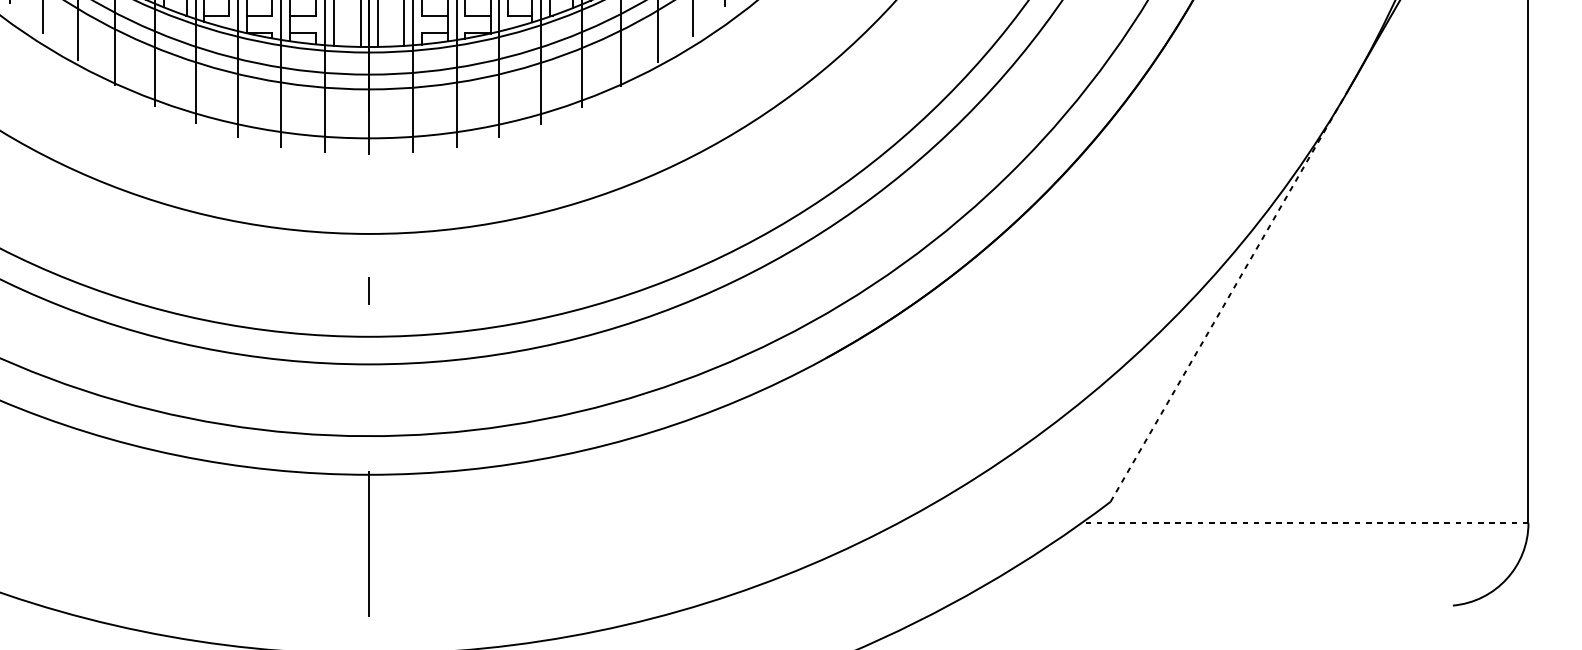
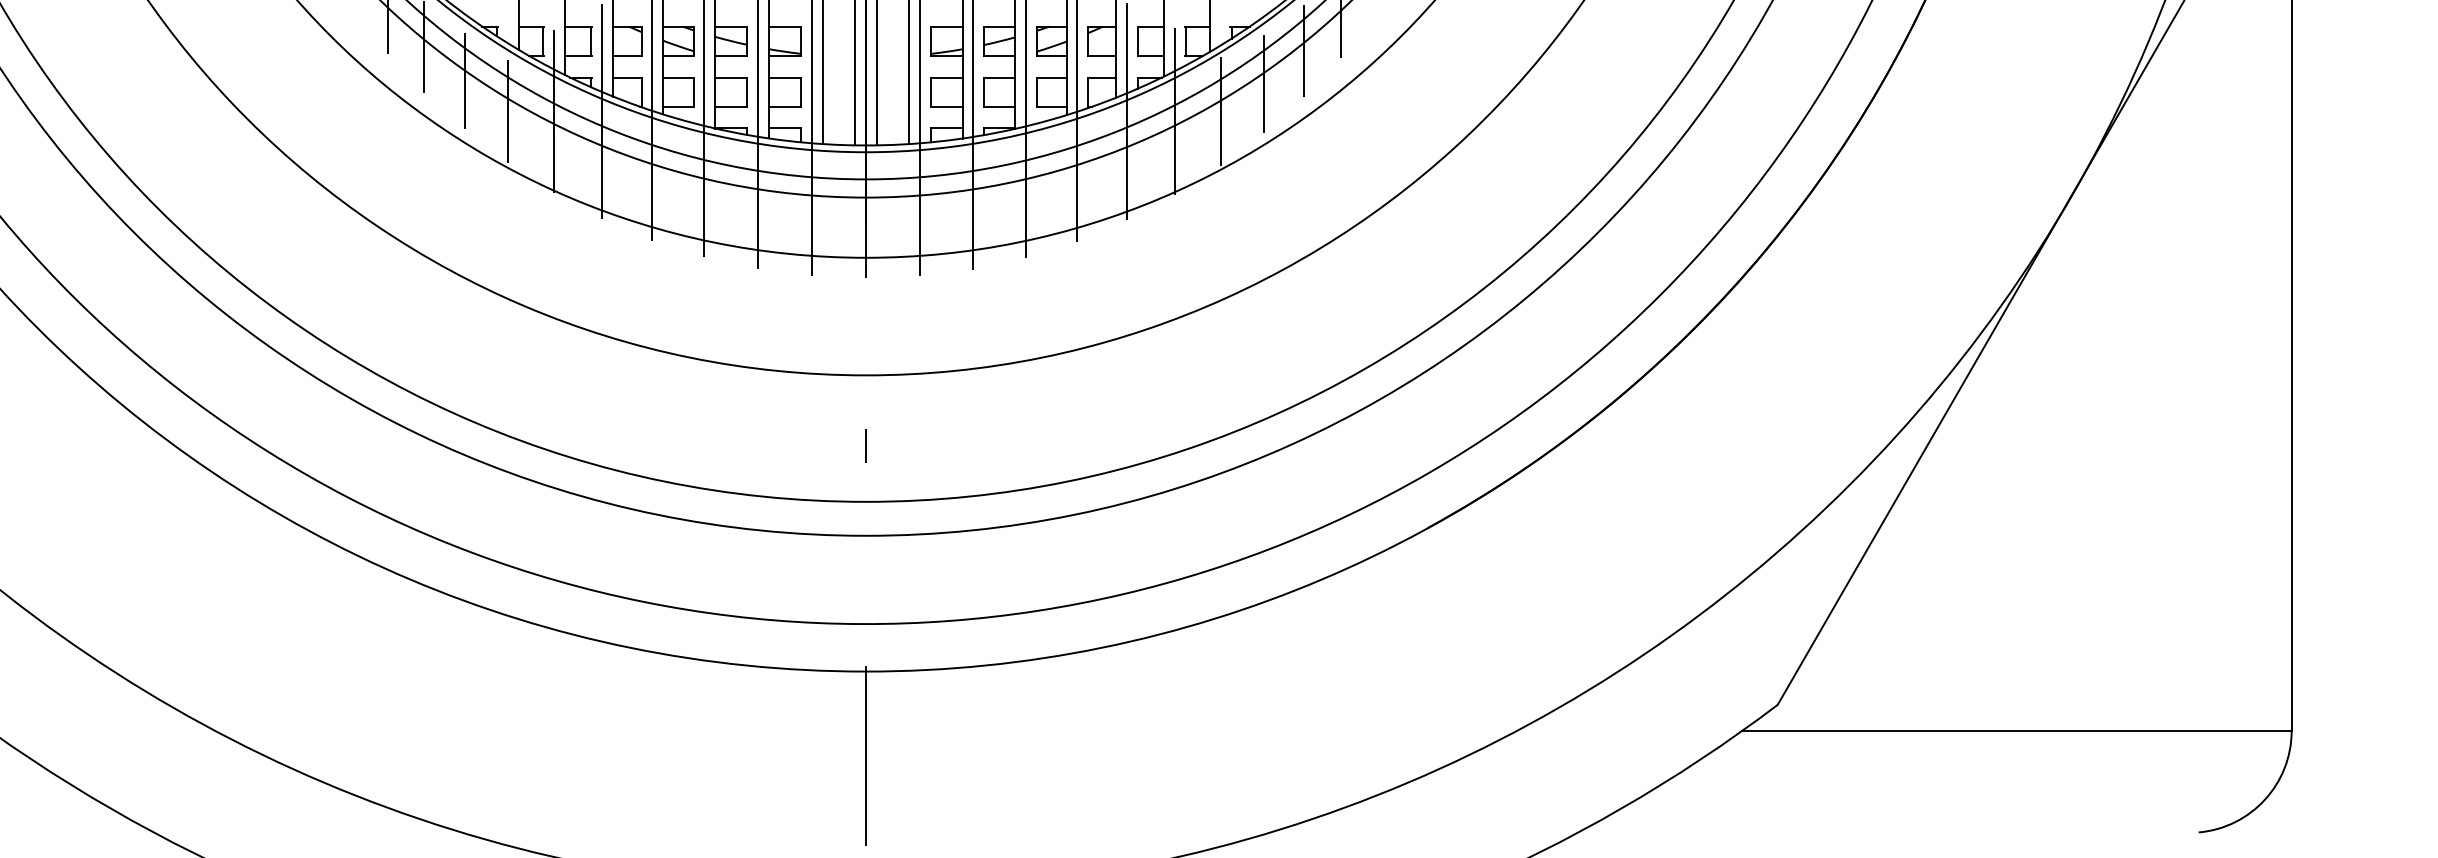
line: (1229, 295) -> (1924, 450), dashed -> solid
line: (1304, 523) -> (2016, 731), dashed -> solid

